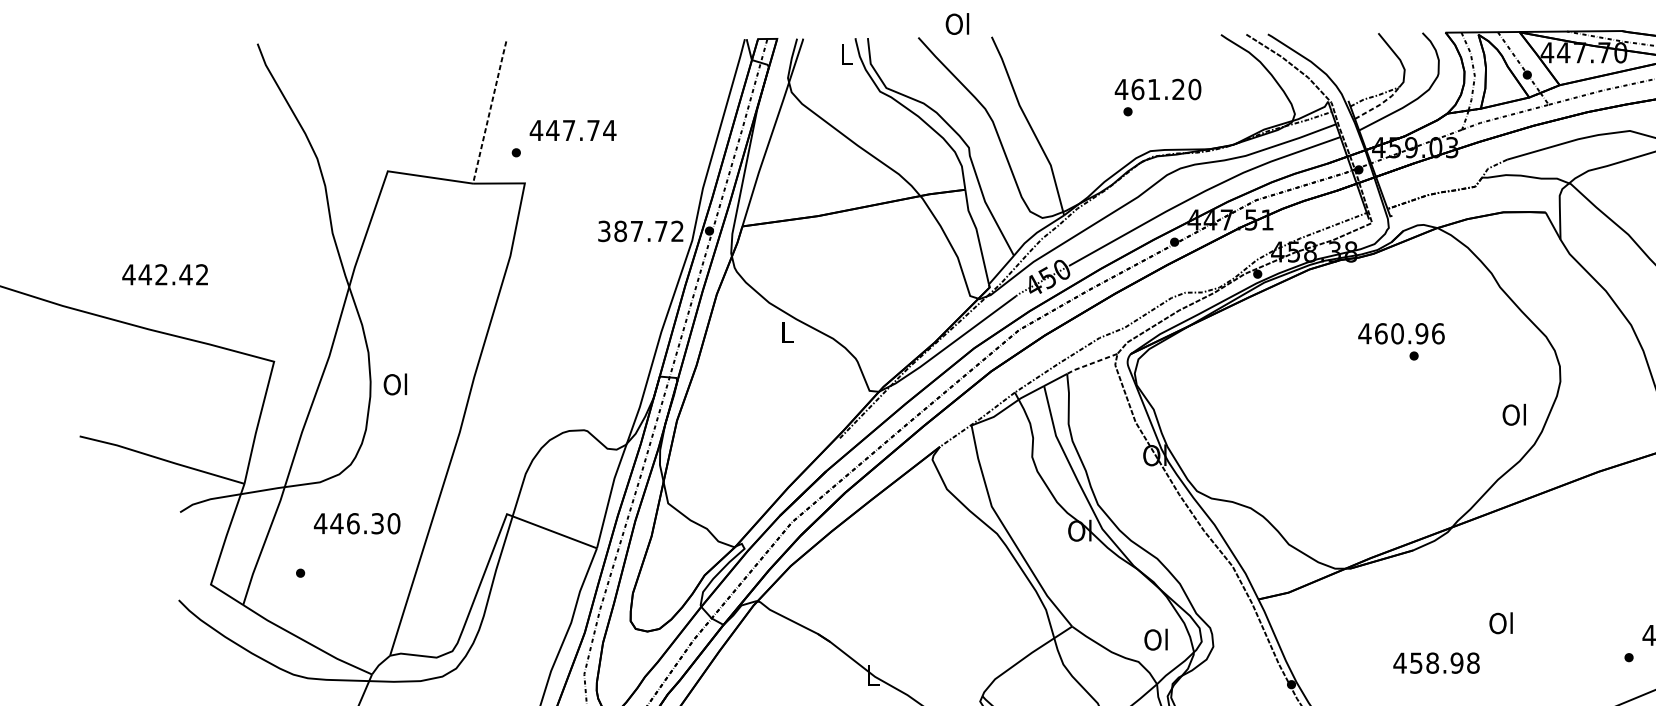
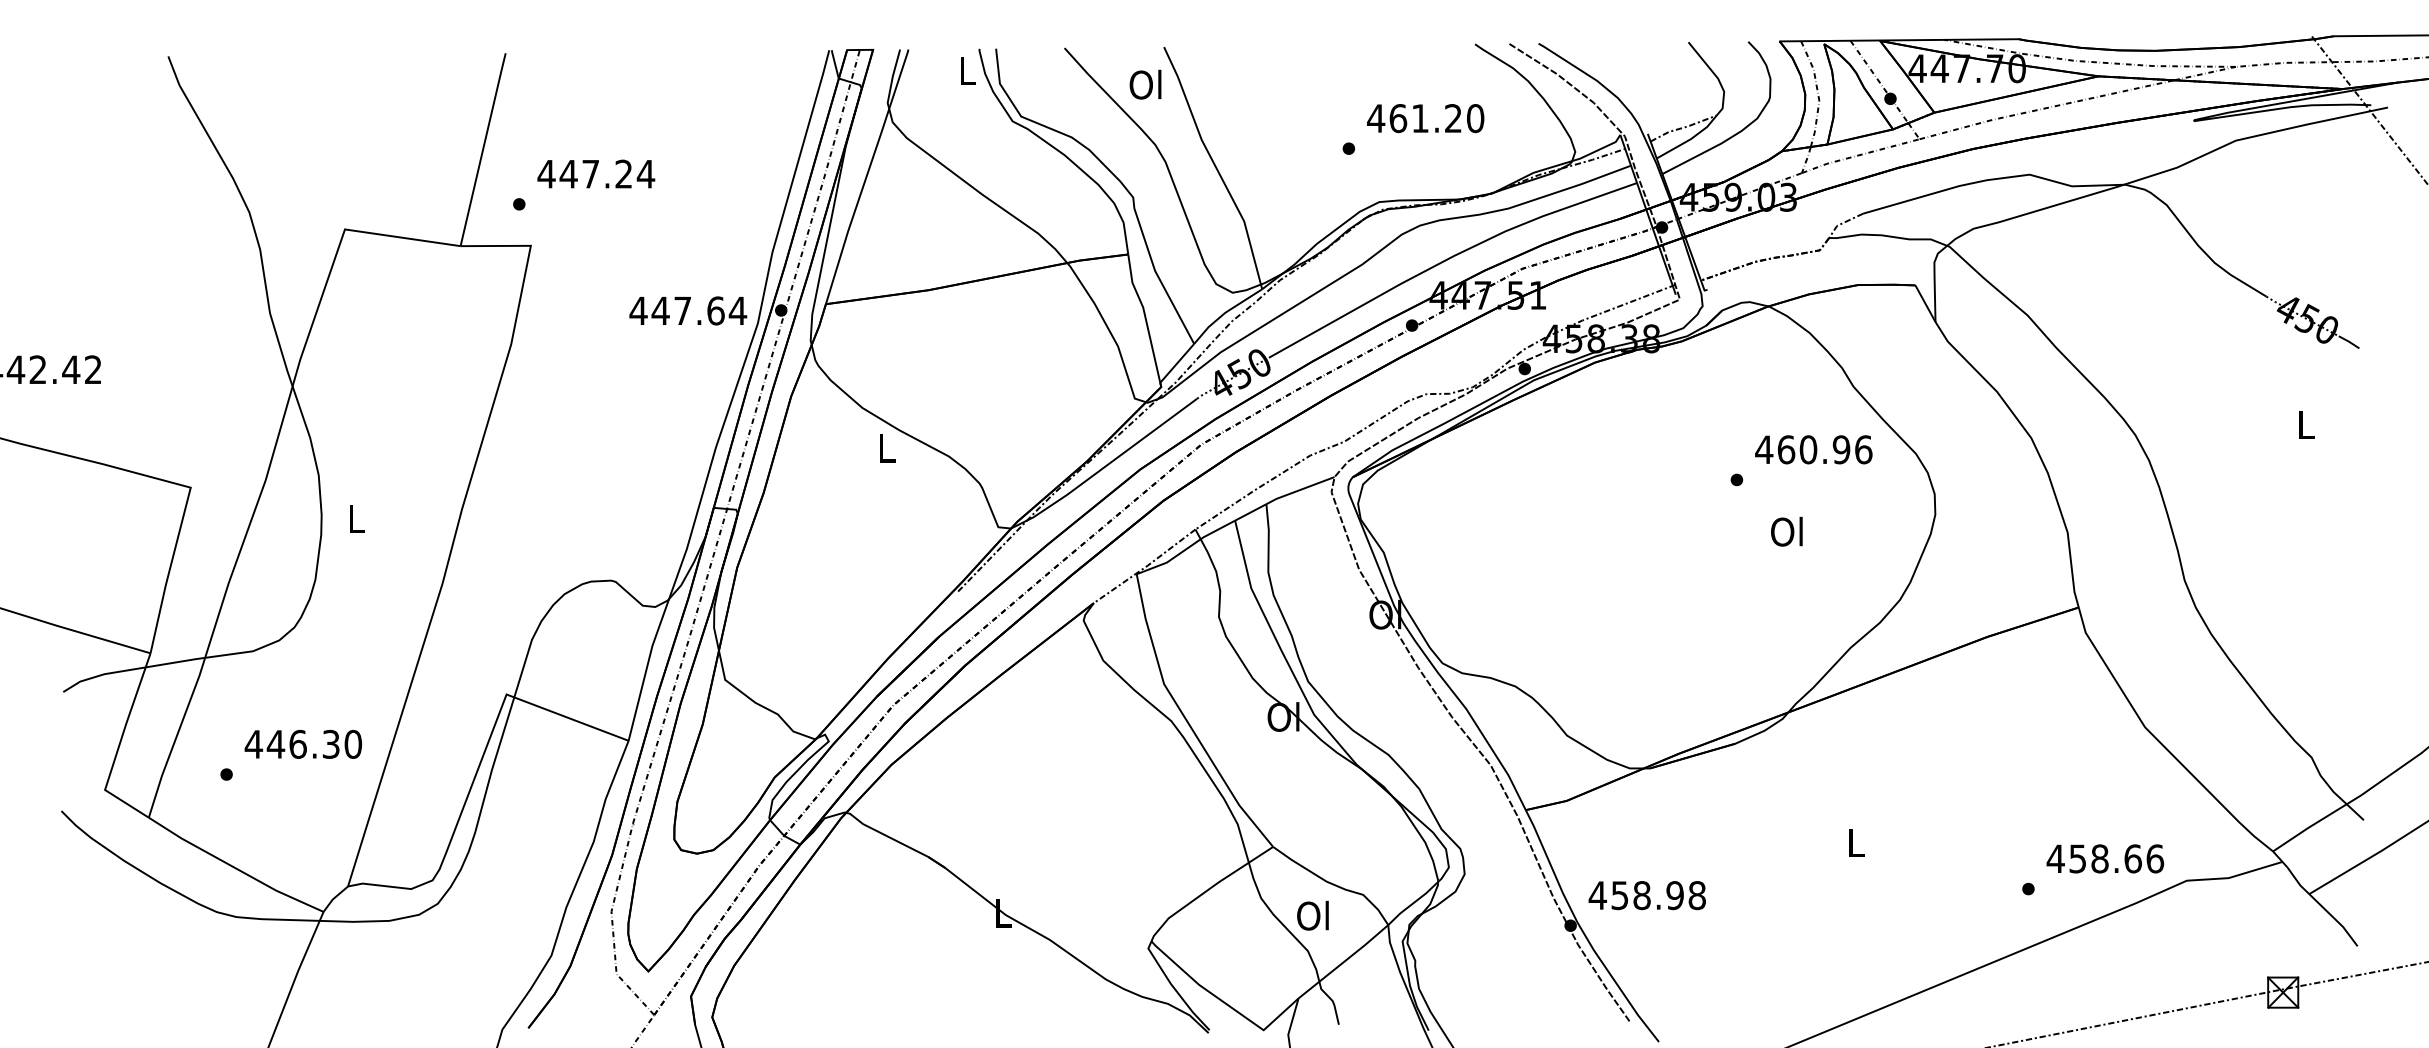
text: (957, 23) -> (1145, 84), moved
text: (1157, 89) -> (1425, 118), moved
line: (1379, 104) -> (1690, 139), dashed -> solid
line: (489, 112) -> (483, 149), dashed -> solid
text: (593, 130) -> (623, 173), 447.74 -> 447.24
text: (641, 231) -> (688, 310), 387.72 -> 447.64
text: (1401, 333) -> (1813, 449), moved
line: (1091, 363) -> (1299, 490), dashed -> solid
text: (395, 384) -> (355, 518), Ol -> L
text: (1514, 414) -> (1786, 531), moved
text: (357, 523) -> (303, 743), moved
text: (1500, 623) -> (1854, 842), Ol -> L
text: (1155, 639) -> (1312, 915), moved
text: (1435, 663) -> (1646, 895), moved

